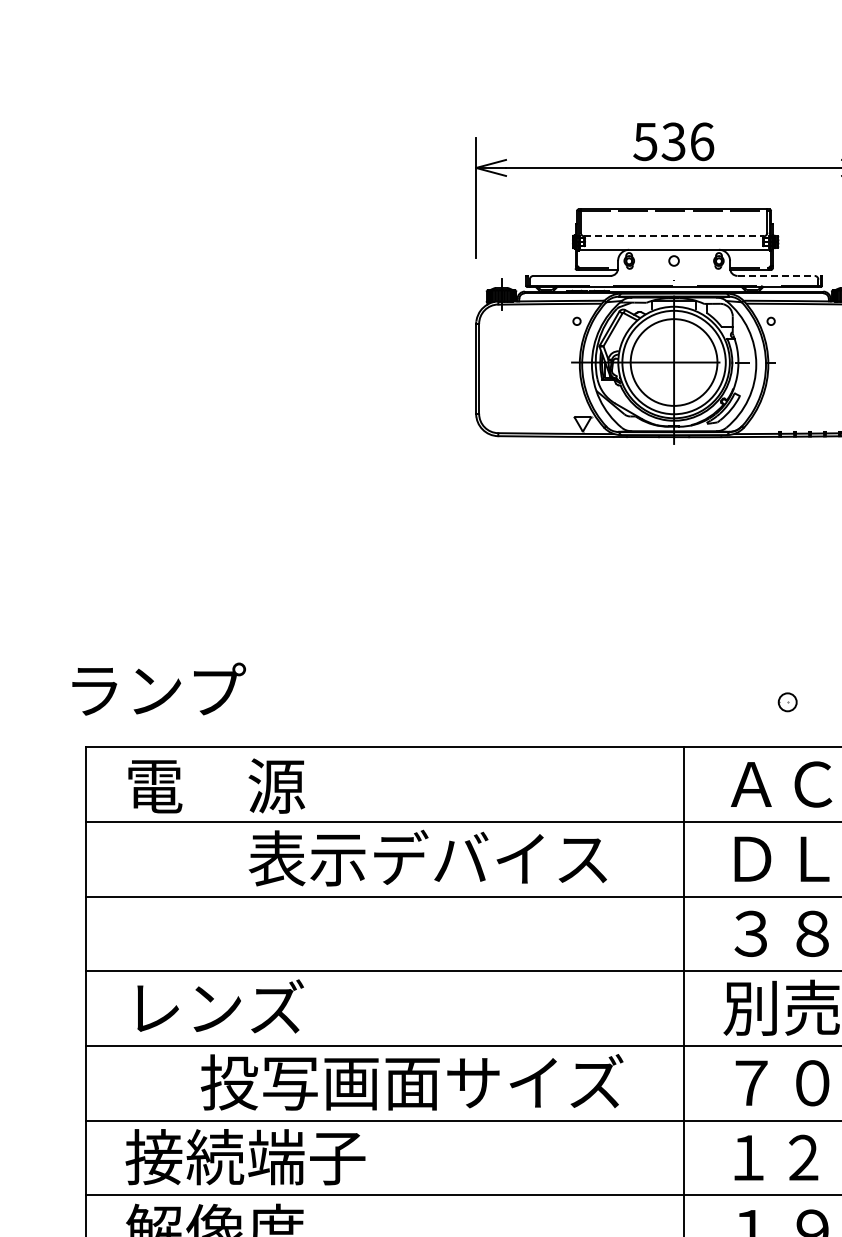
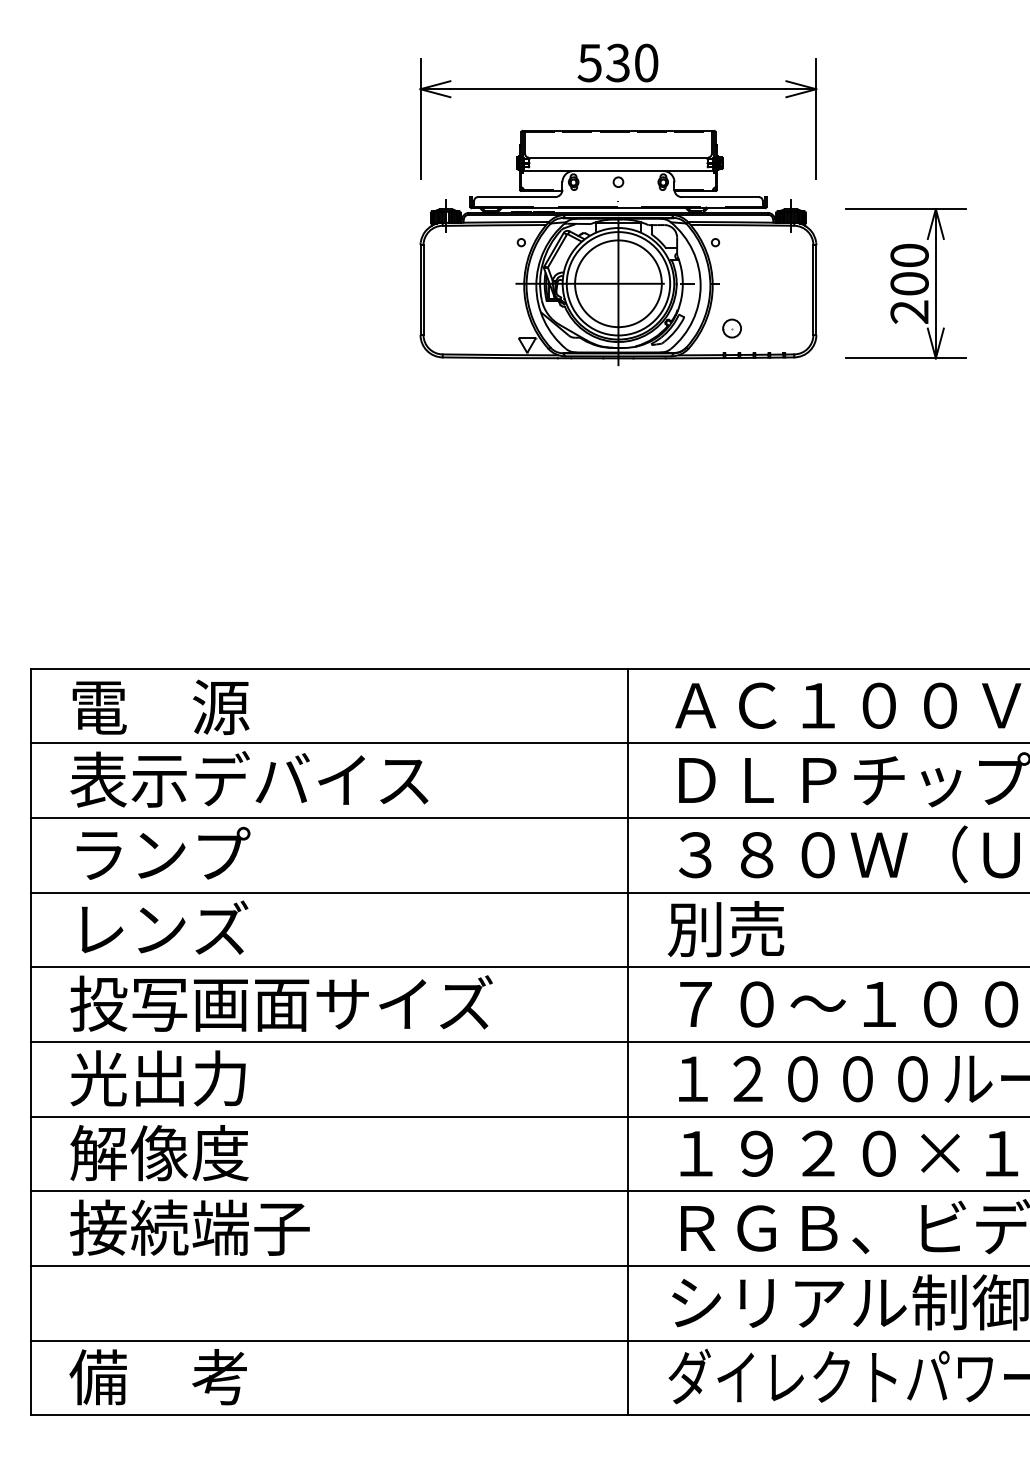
text: (702, 141) -> (646, 62), 536 -> 530
line: (674, 236) -> (618, 157), dashed -> solid
line: (776, 276) -> (720, 197), dashed -> solid
text: (159, 688) -> (163, 852), moved
part: (787, 702) -> (731, 328), moved
text: (428, 858) -> (249, 779), moved
text: (412, 1082) -> (281, 1003), moved
text: (245, 1157) -> (189, 1078), 接続端子 -> 光出力

